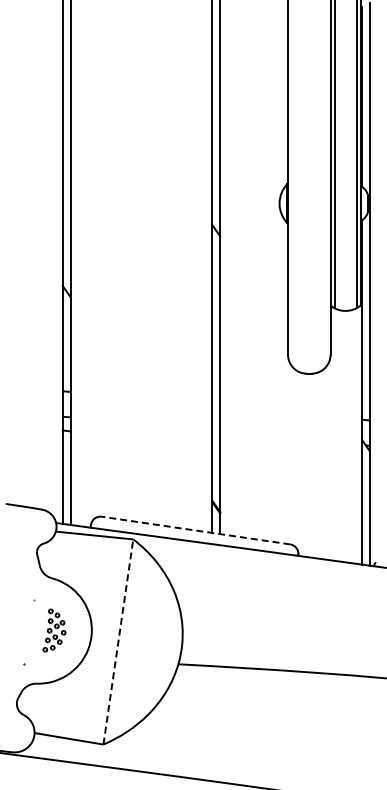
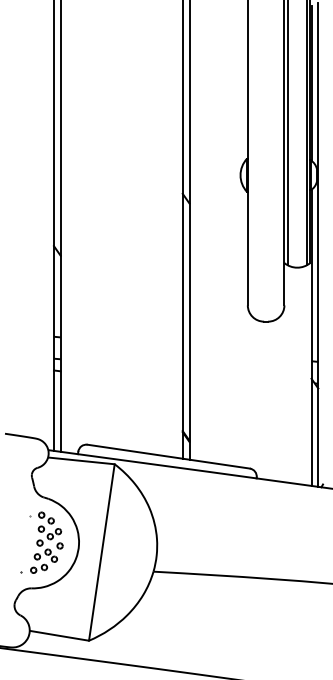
line: (195, 530) -> (168, 456), dashed -> solid
part: (54, 630) -> (46, 542), size x1.67
line: (118, 641) -> (101, 552), dashed -> solid

